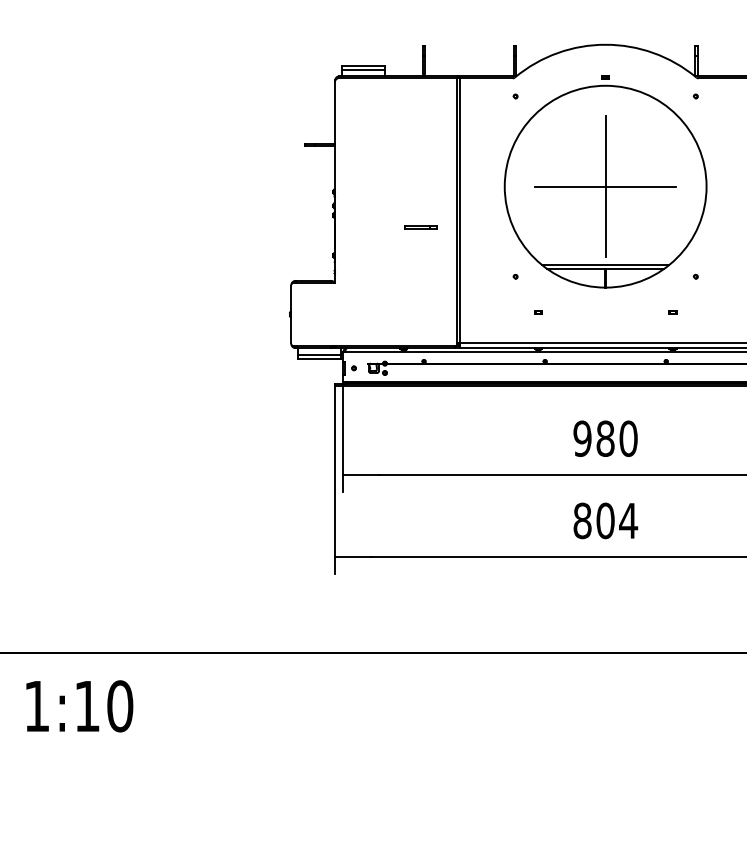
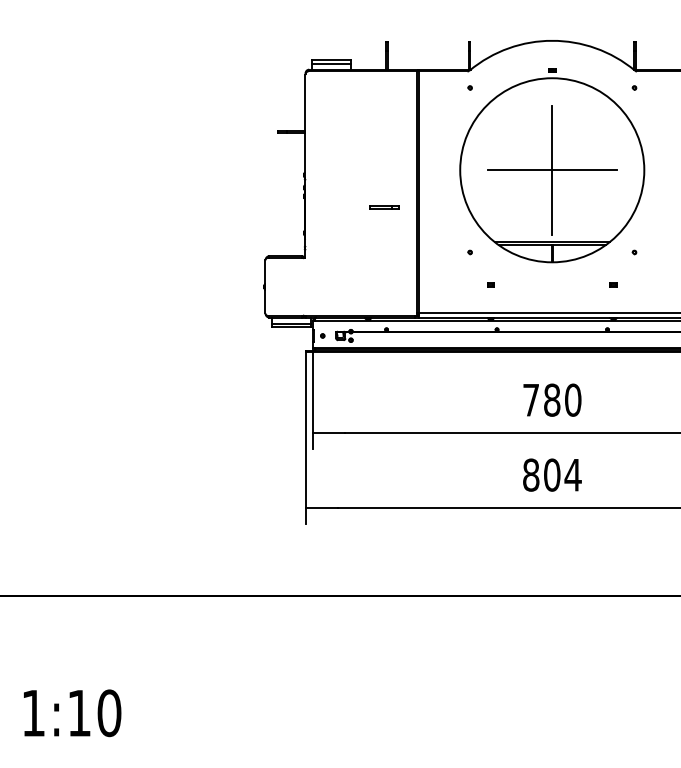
text: (581, 437) -> (530, 399), 980 -> 780
text: (79, 706) -> (72, 713), moved

